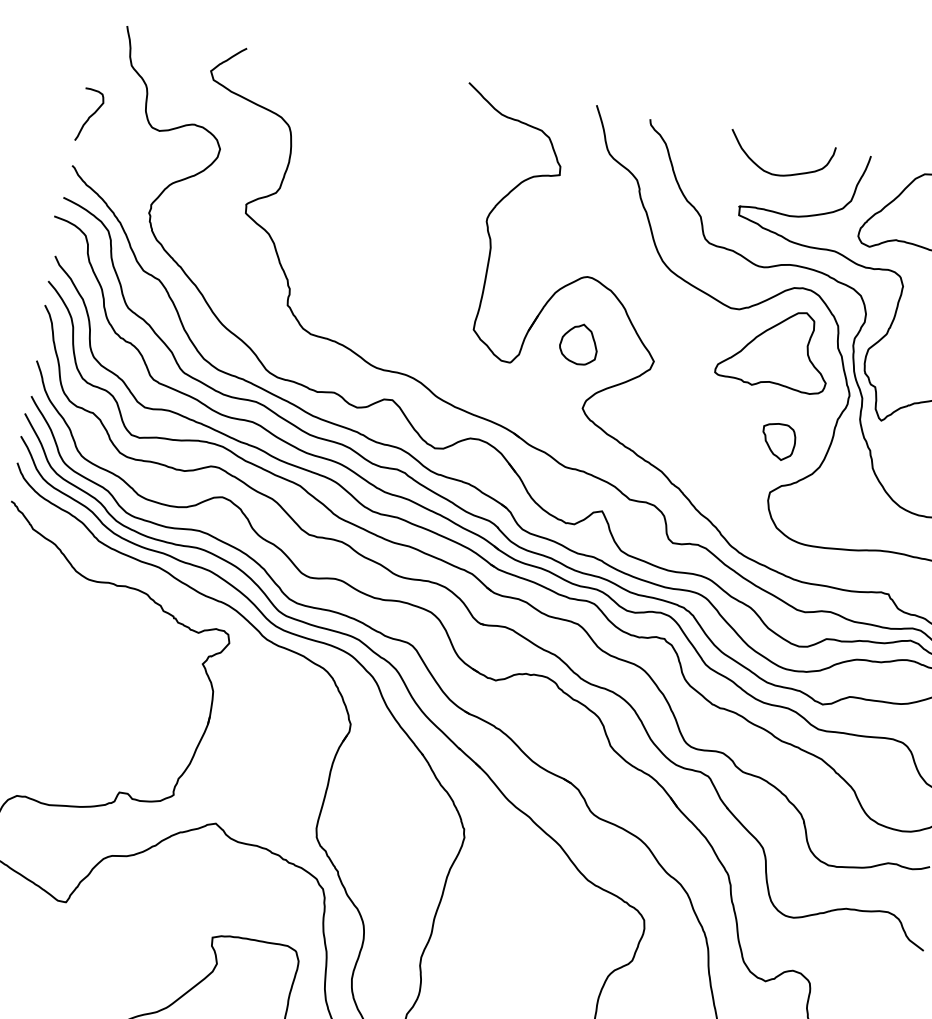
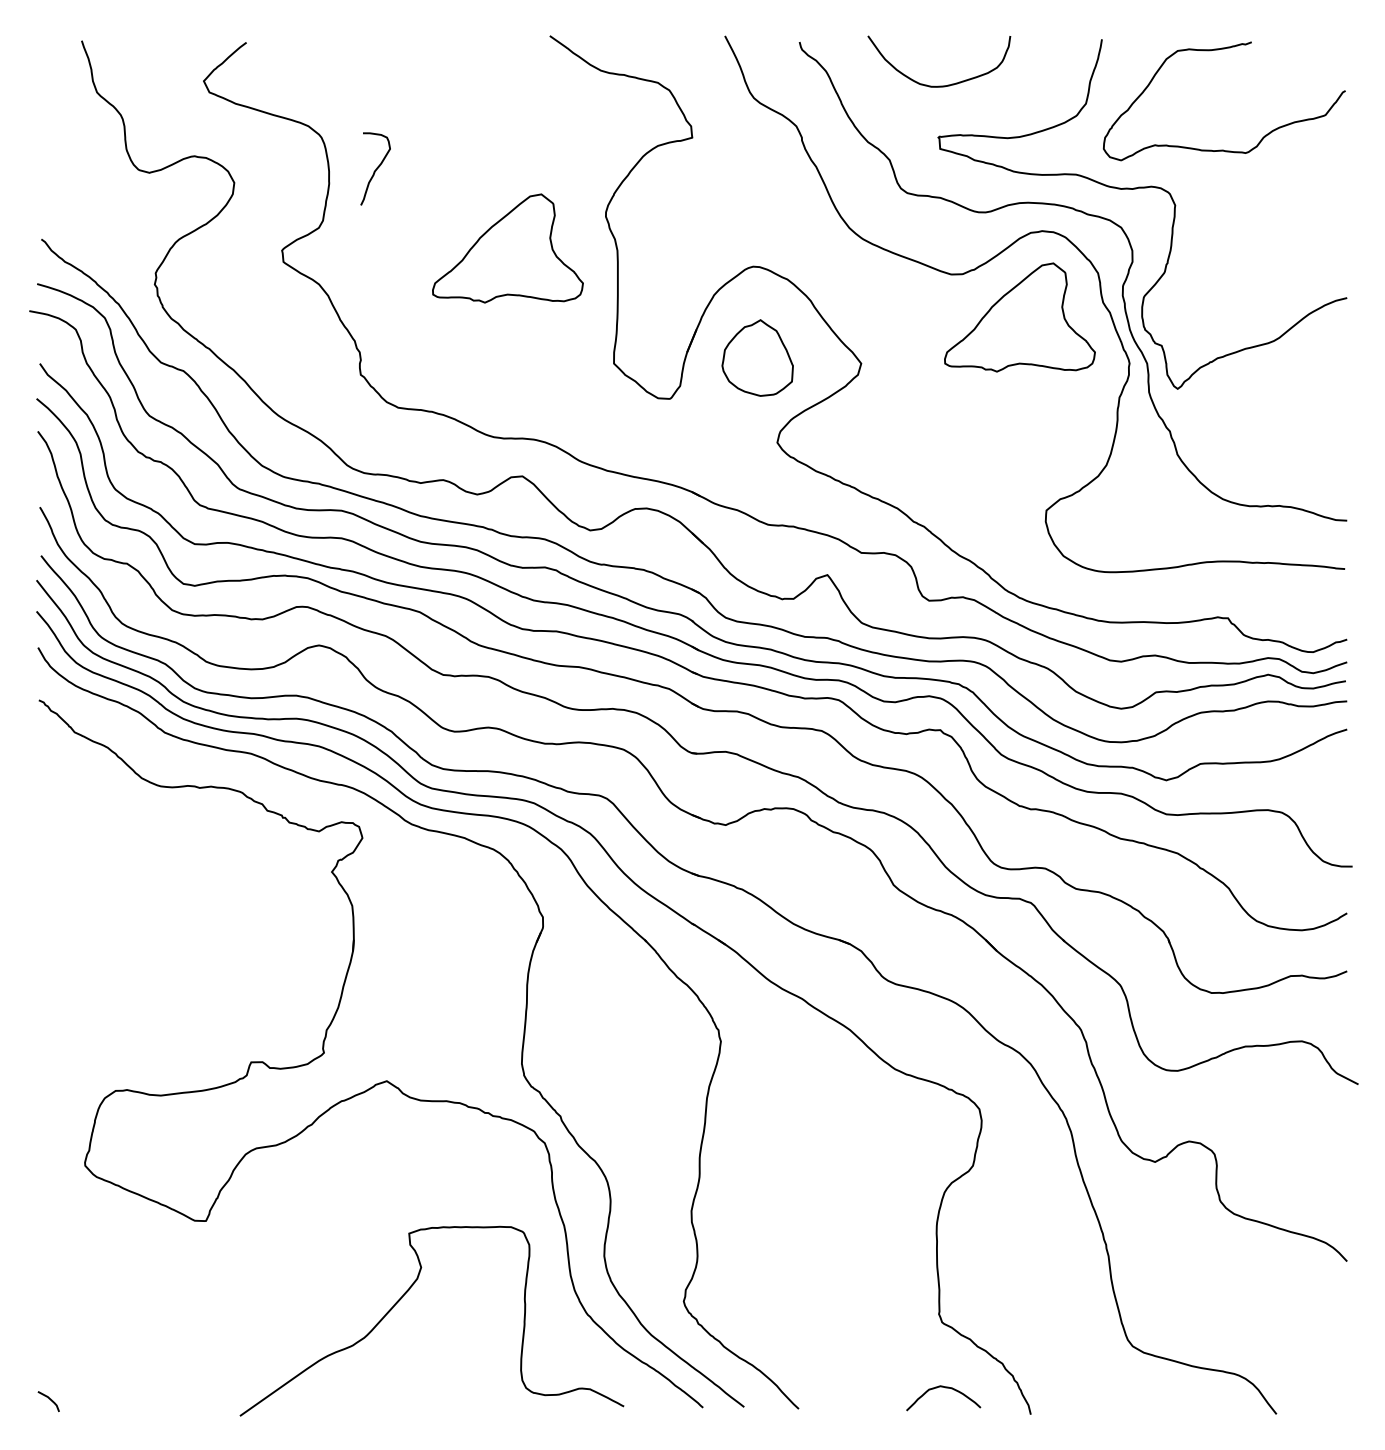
curve: (90, 115) -> (376, 168), moved
curve: (778, 174) -> (939, 85), moved
part: (410, 232) -> (507, 248), added
part: (579, 343) -> (757, 357), size x1.4
part: (778, 441) -> (1045, 440), removed

